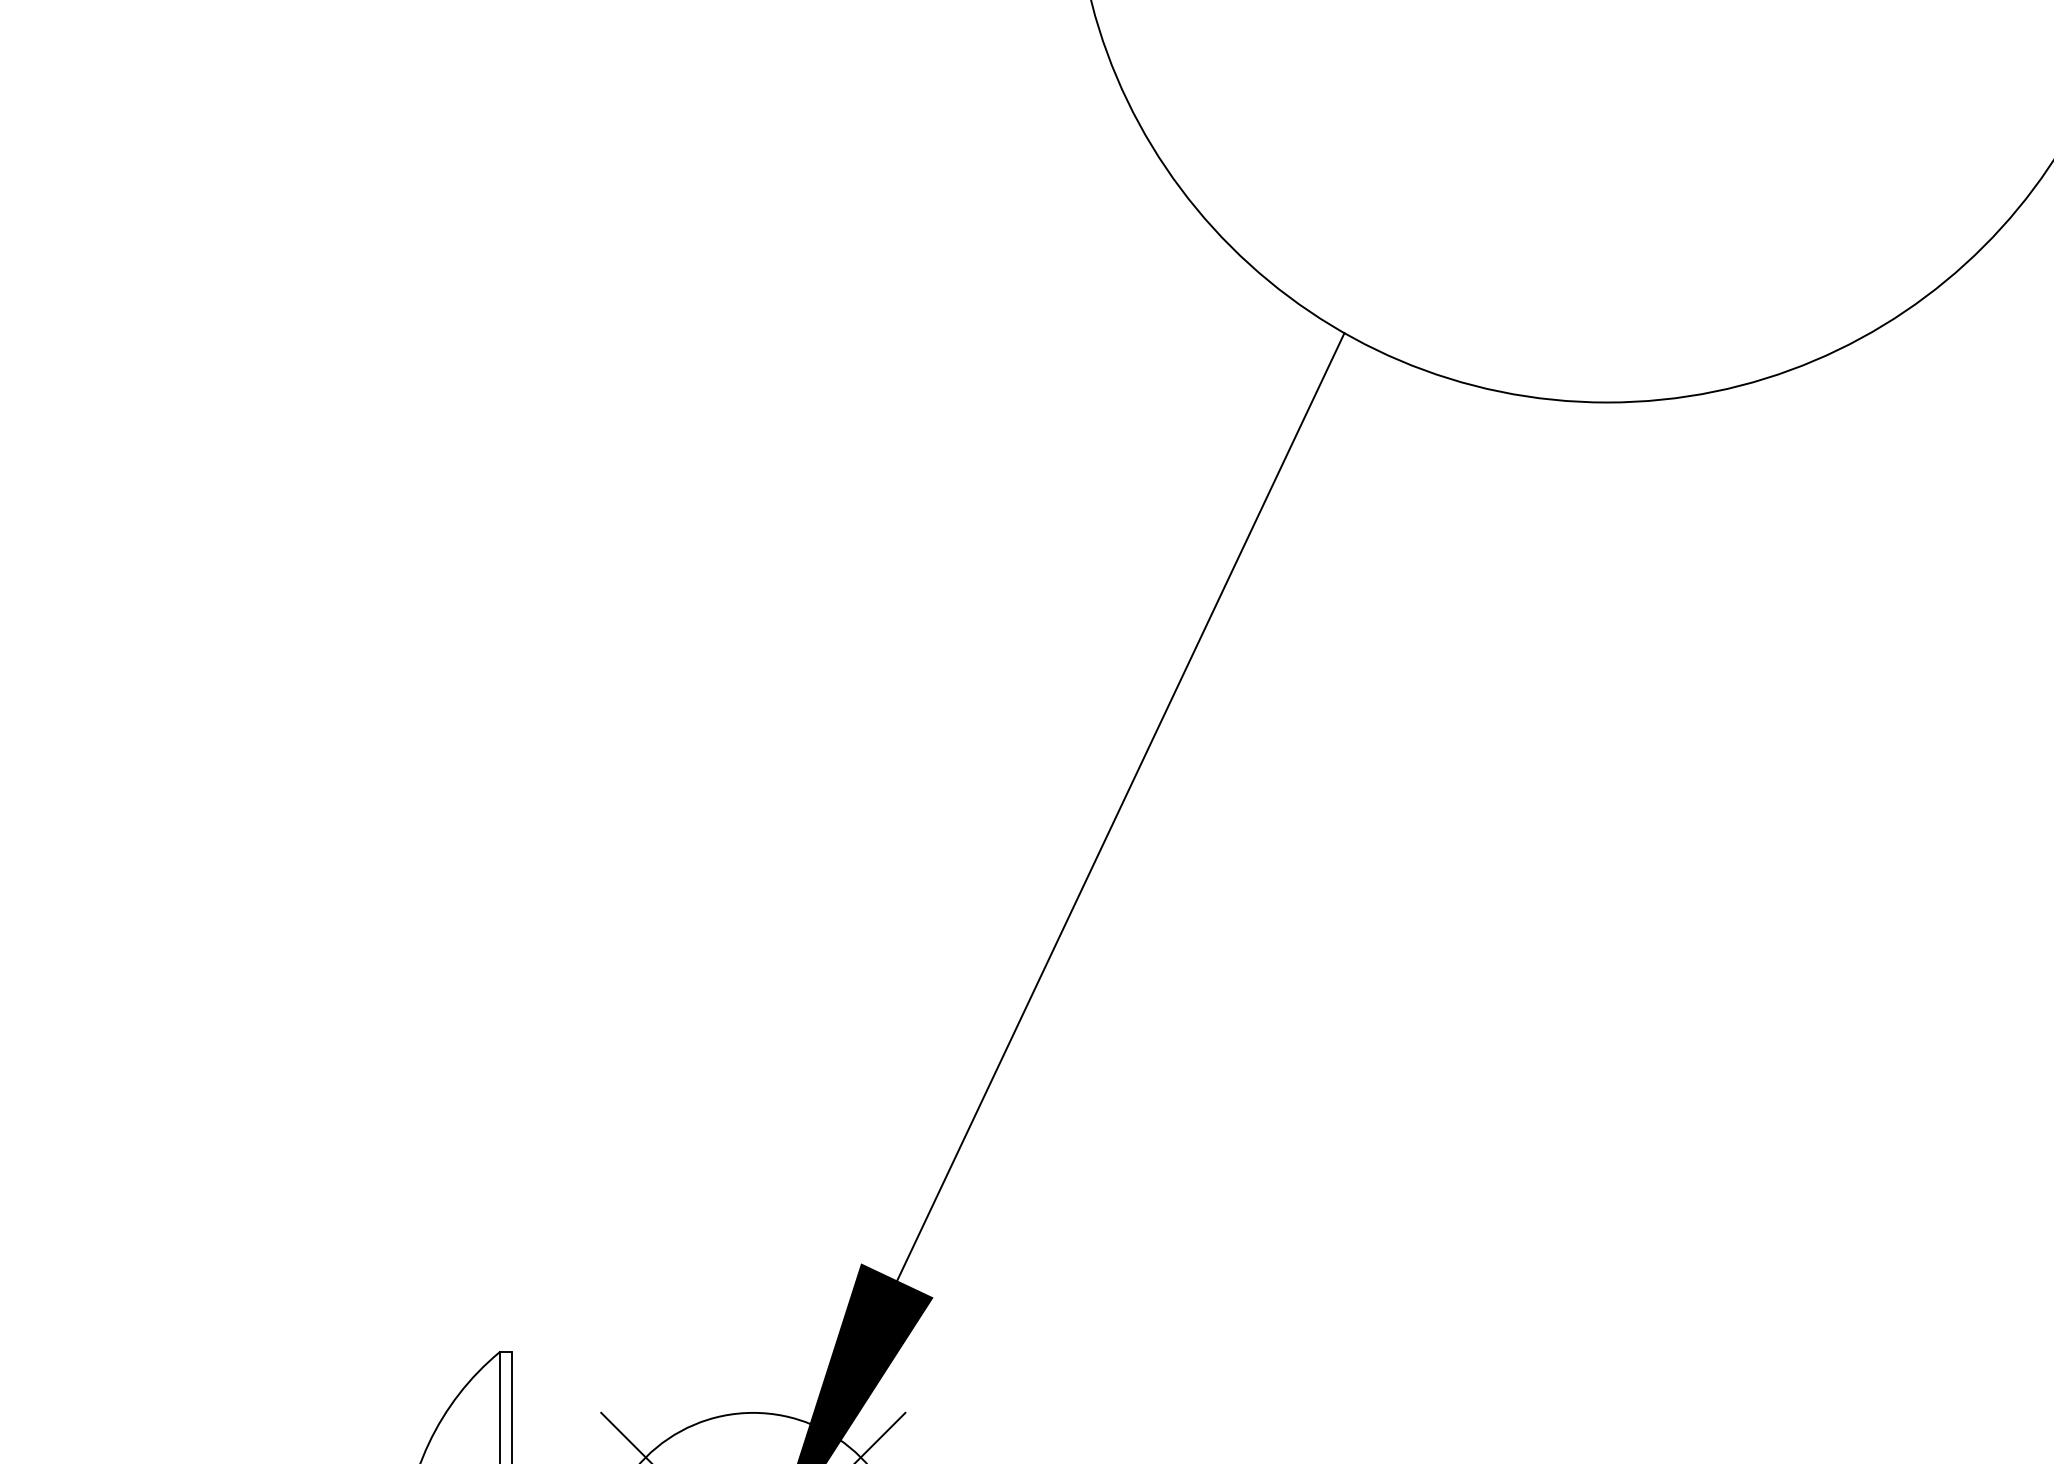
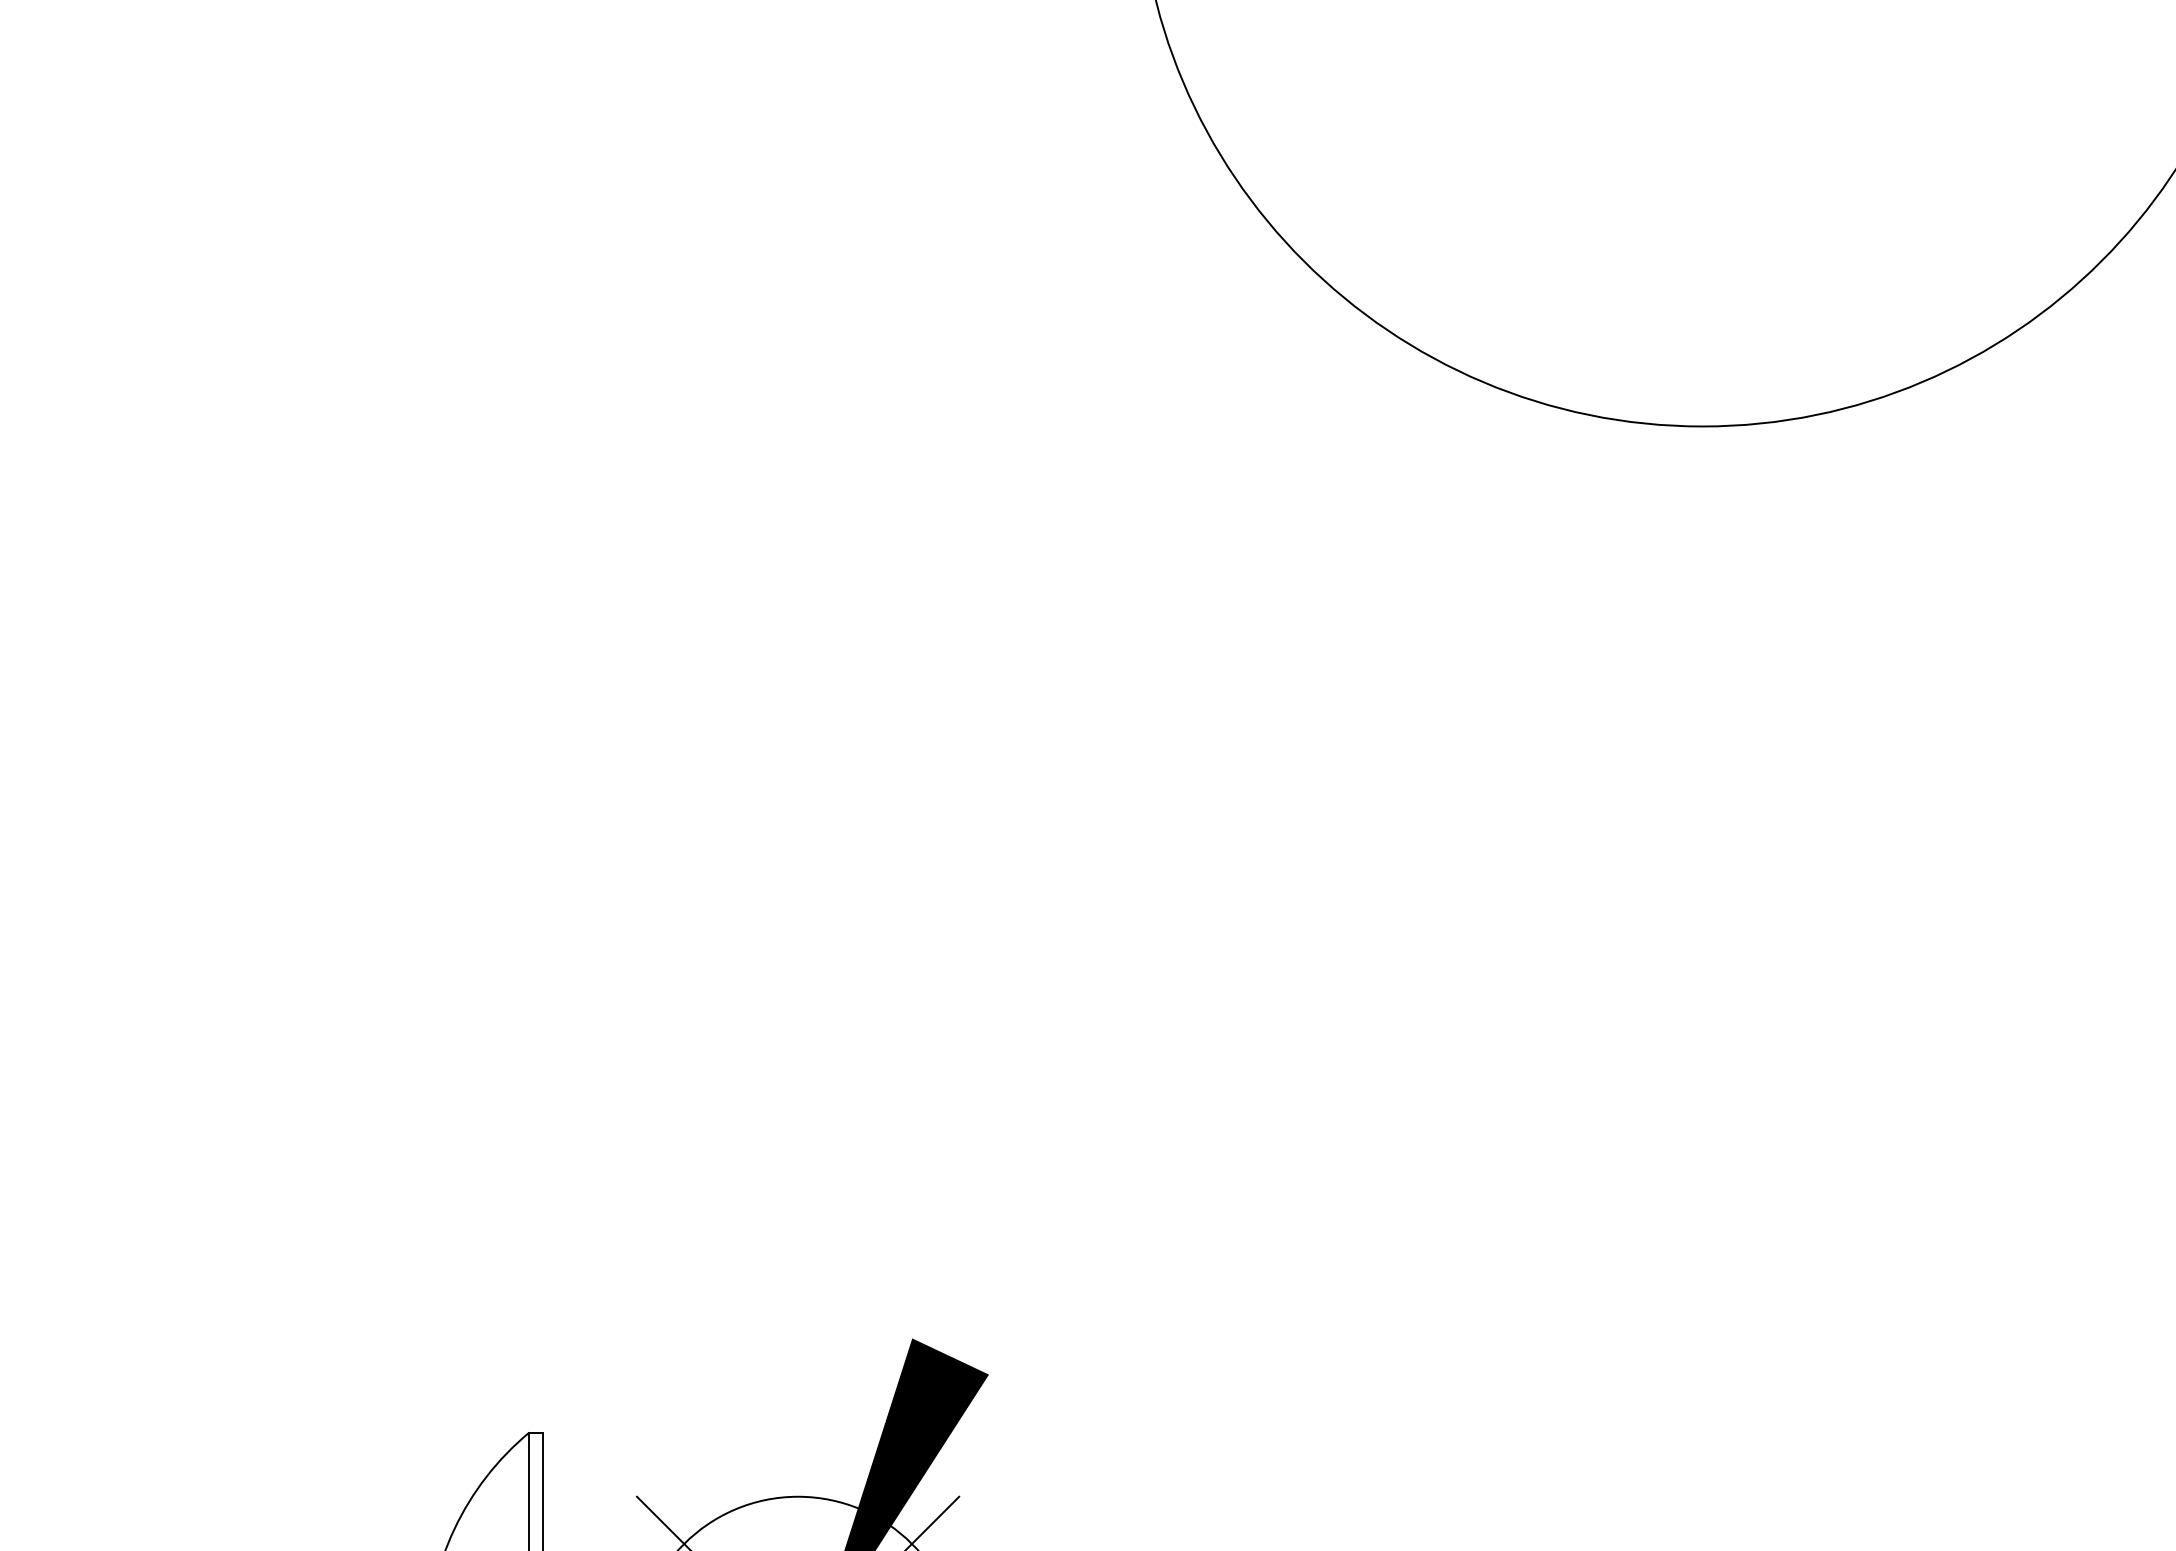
line: (1120, 806) -> (1187, 854), removed

